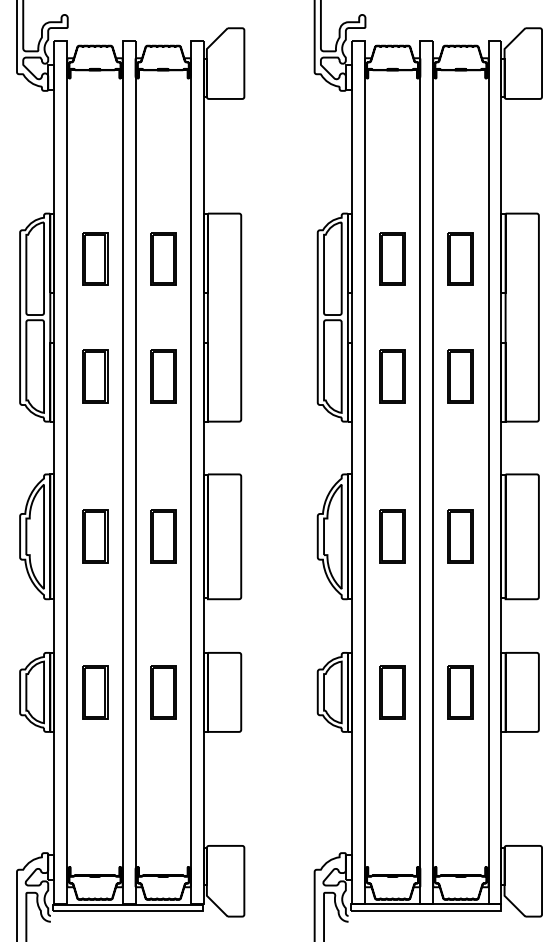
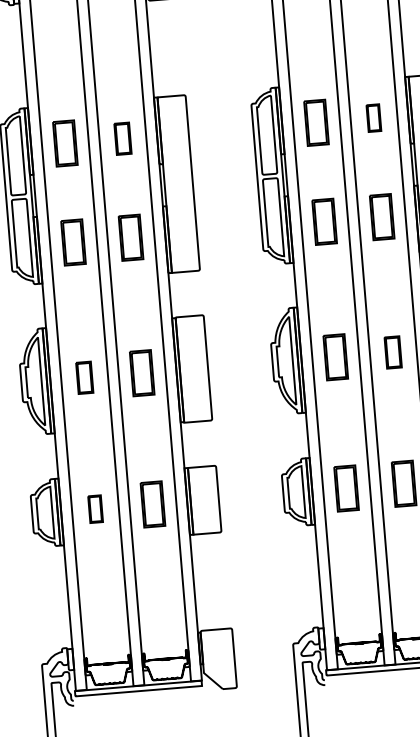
part: (163, 258) -> (123, 138), size x0.7
part: (460, 258) -> (373, 117), size x0.6
part: (95, 536) -> (85, 377), size x0.7
part: (460, 536) -> (392, 352), size x0.7
part: (95, 692) -> (95, 509), size x0.6

